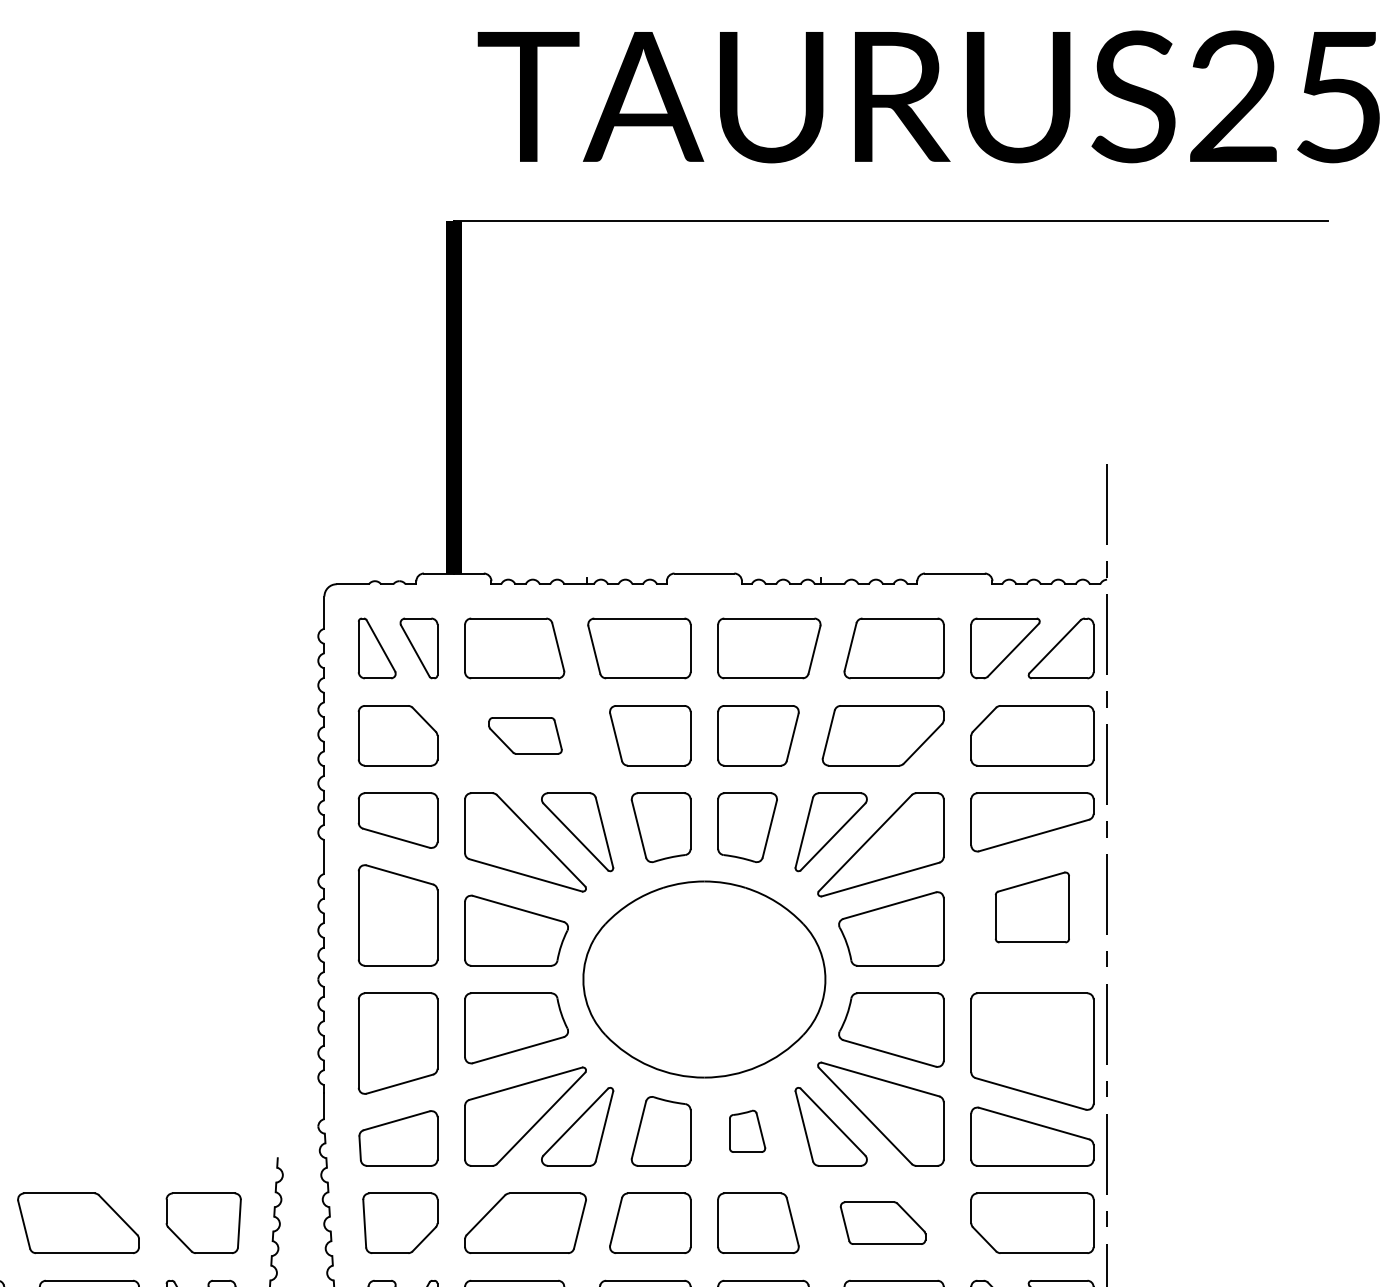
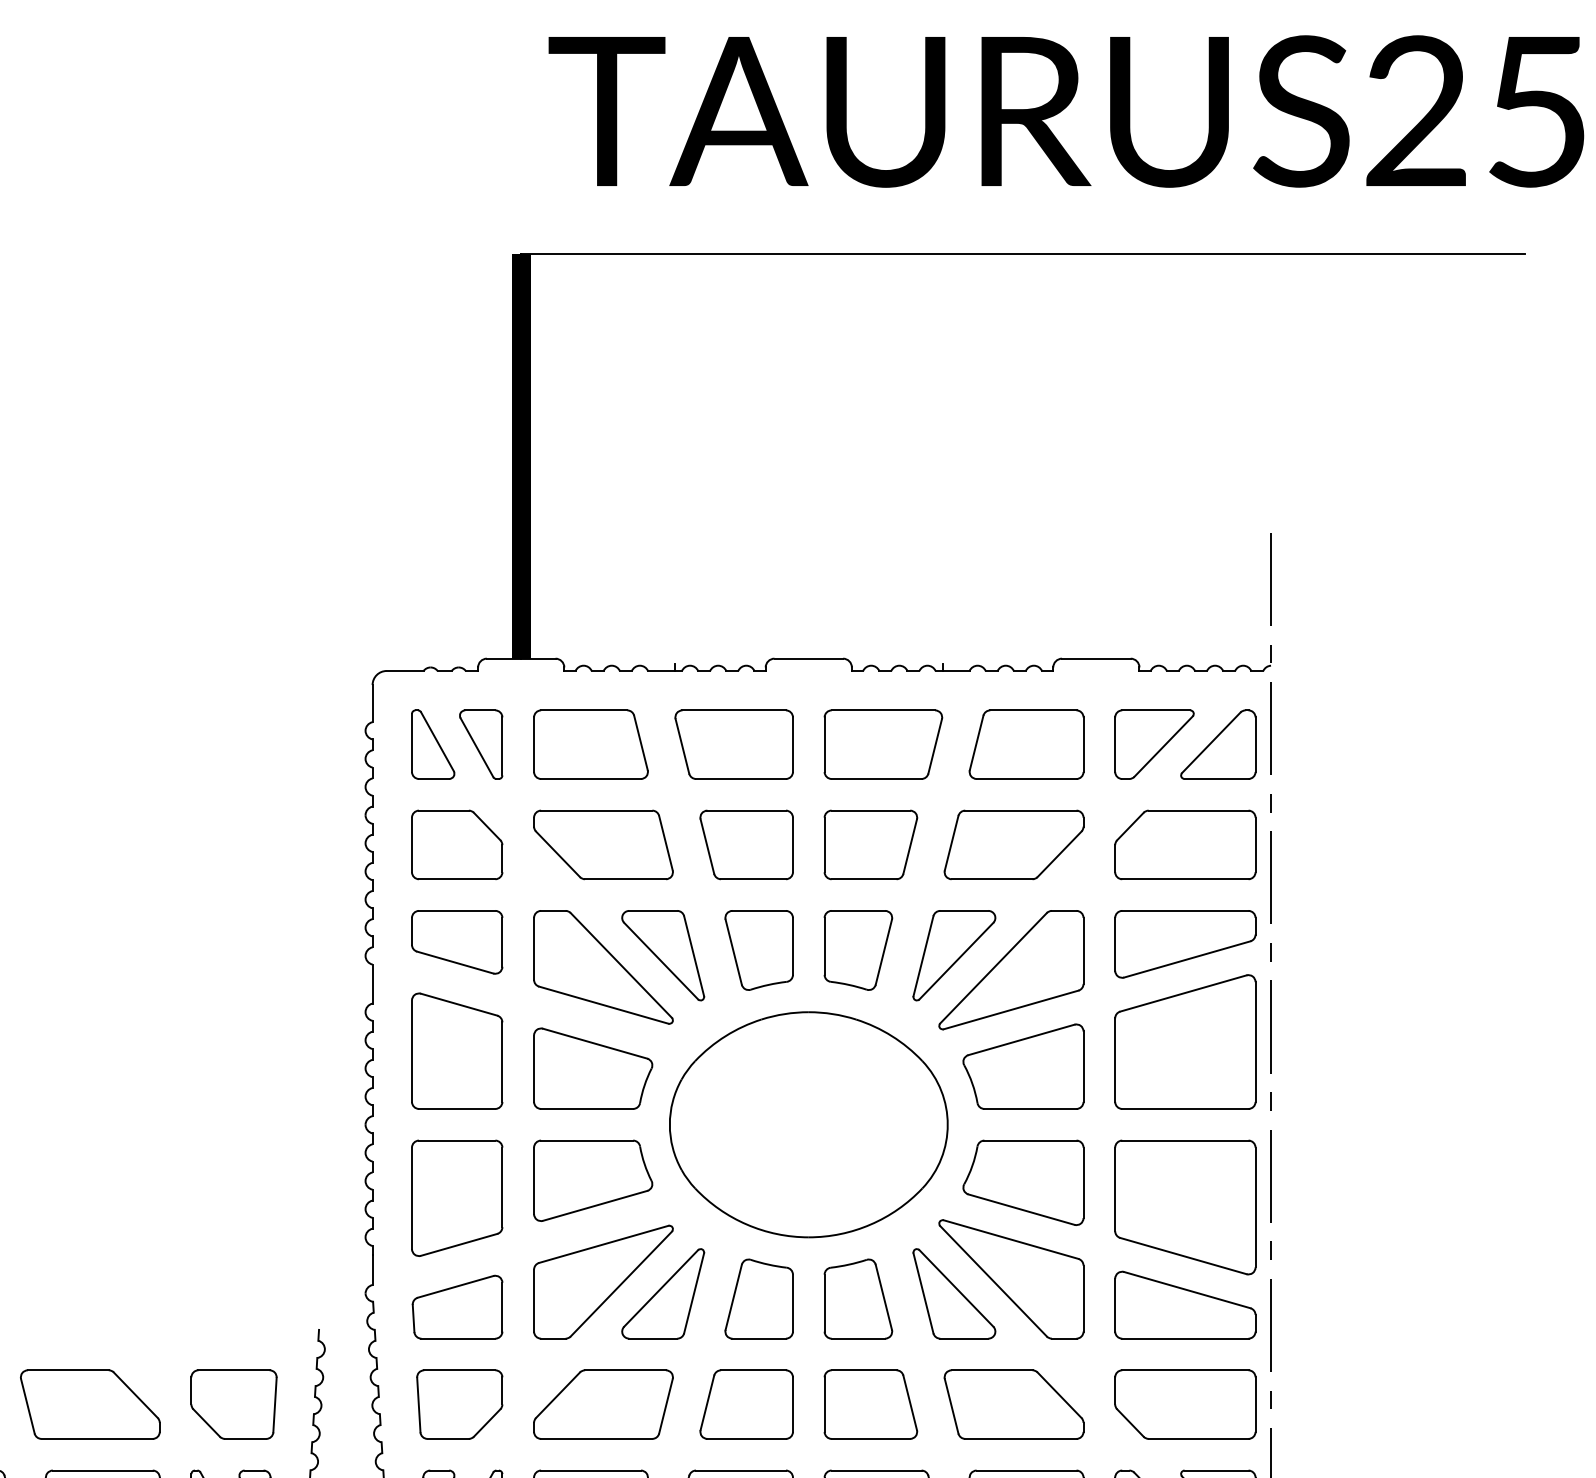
part: (525, 735) -> (603, 844), size x1.67
part: (1032, 907) -> (1185, 1042), size x1.67
part: (747, 1131) -> (858, 1299), size x1.67
part: (882, 1222) -> (1013, 1403), size x1.43

